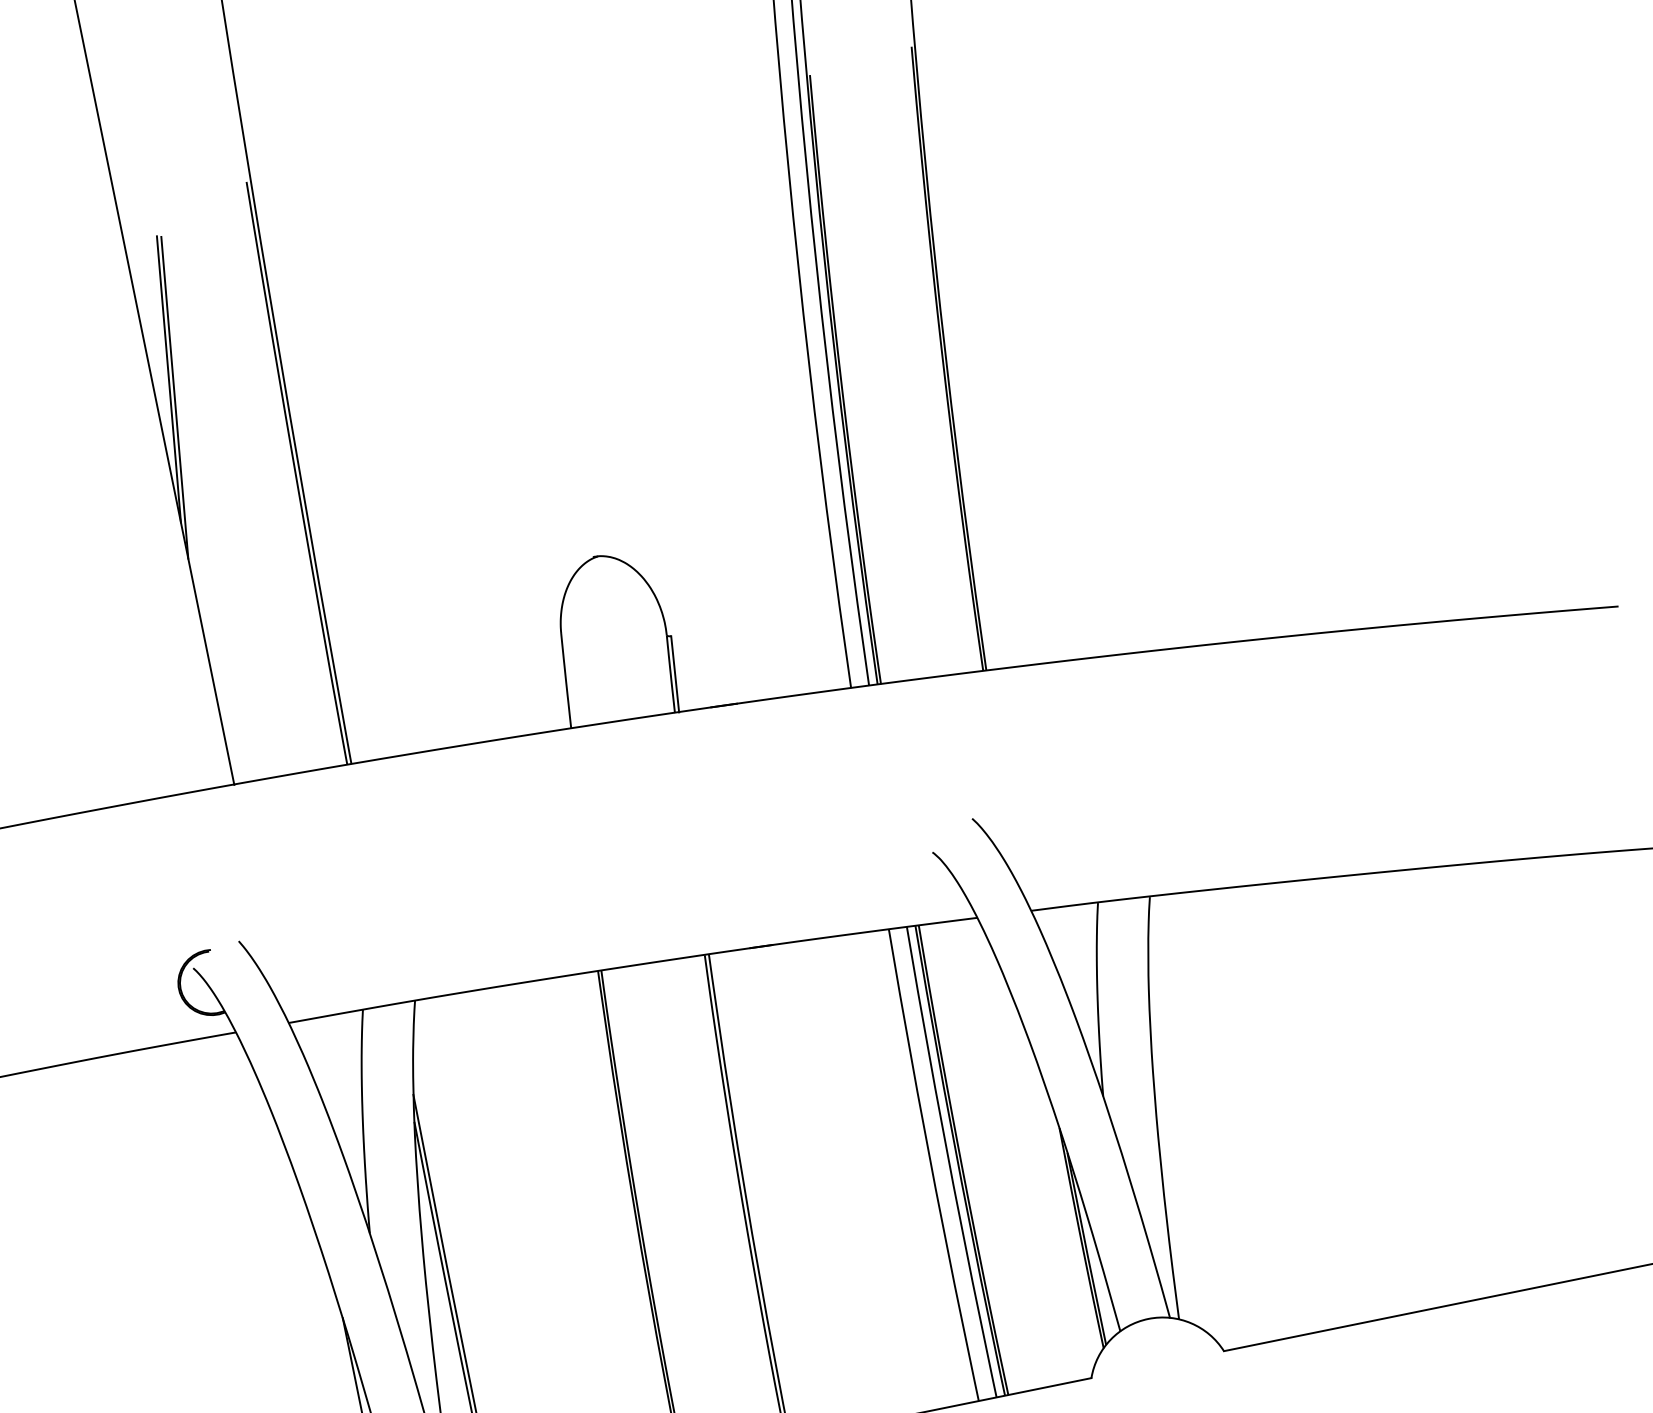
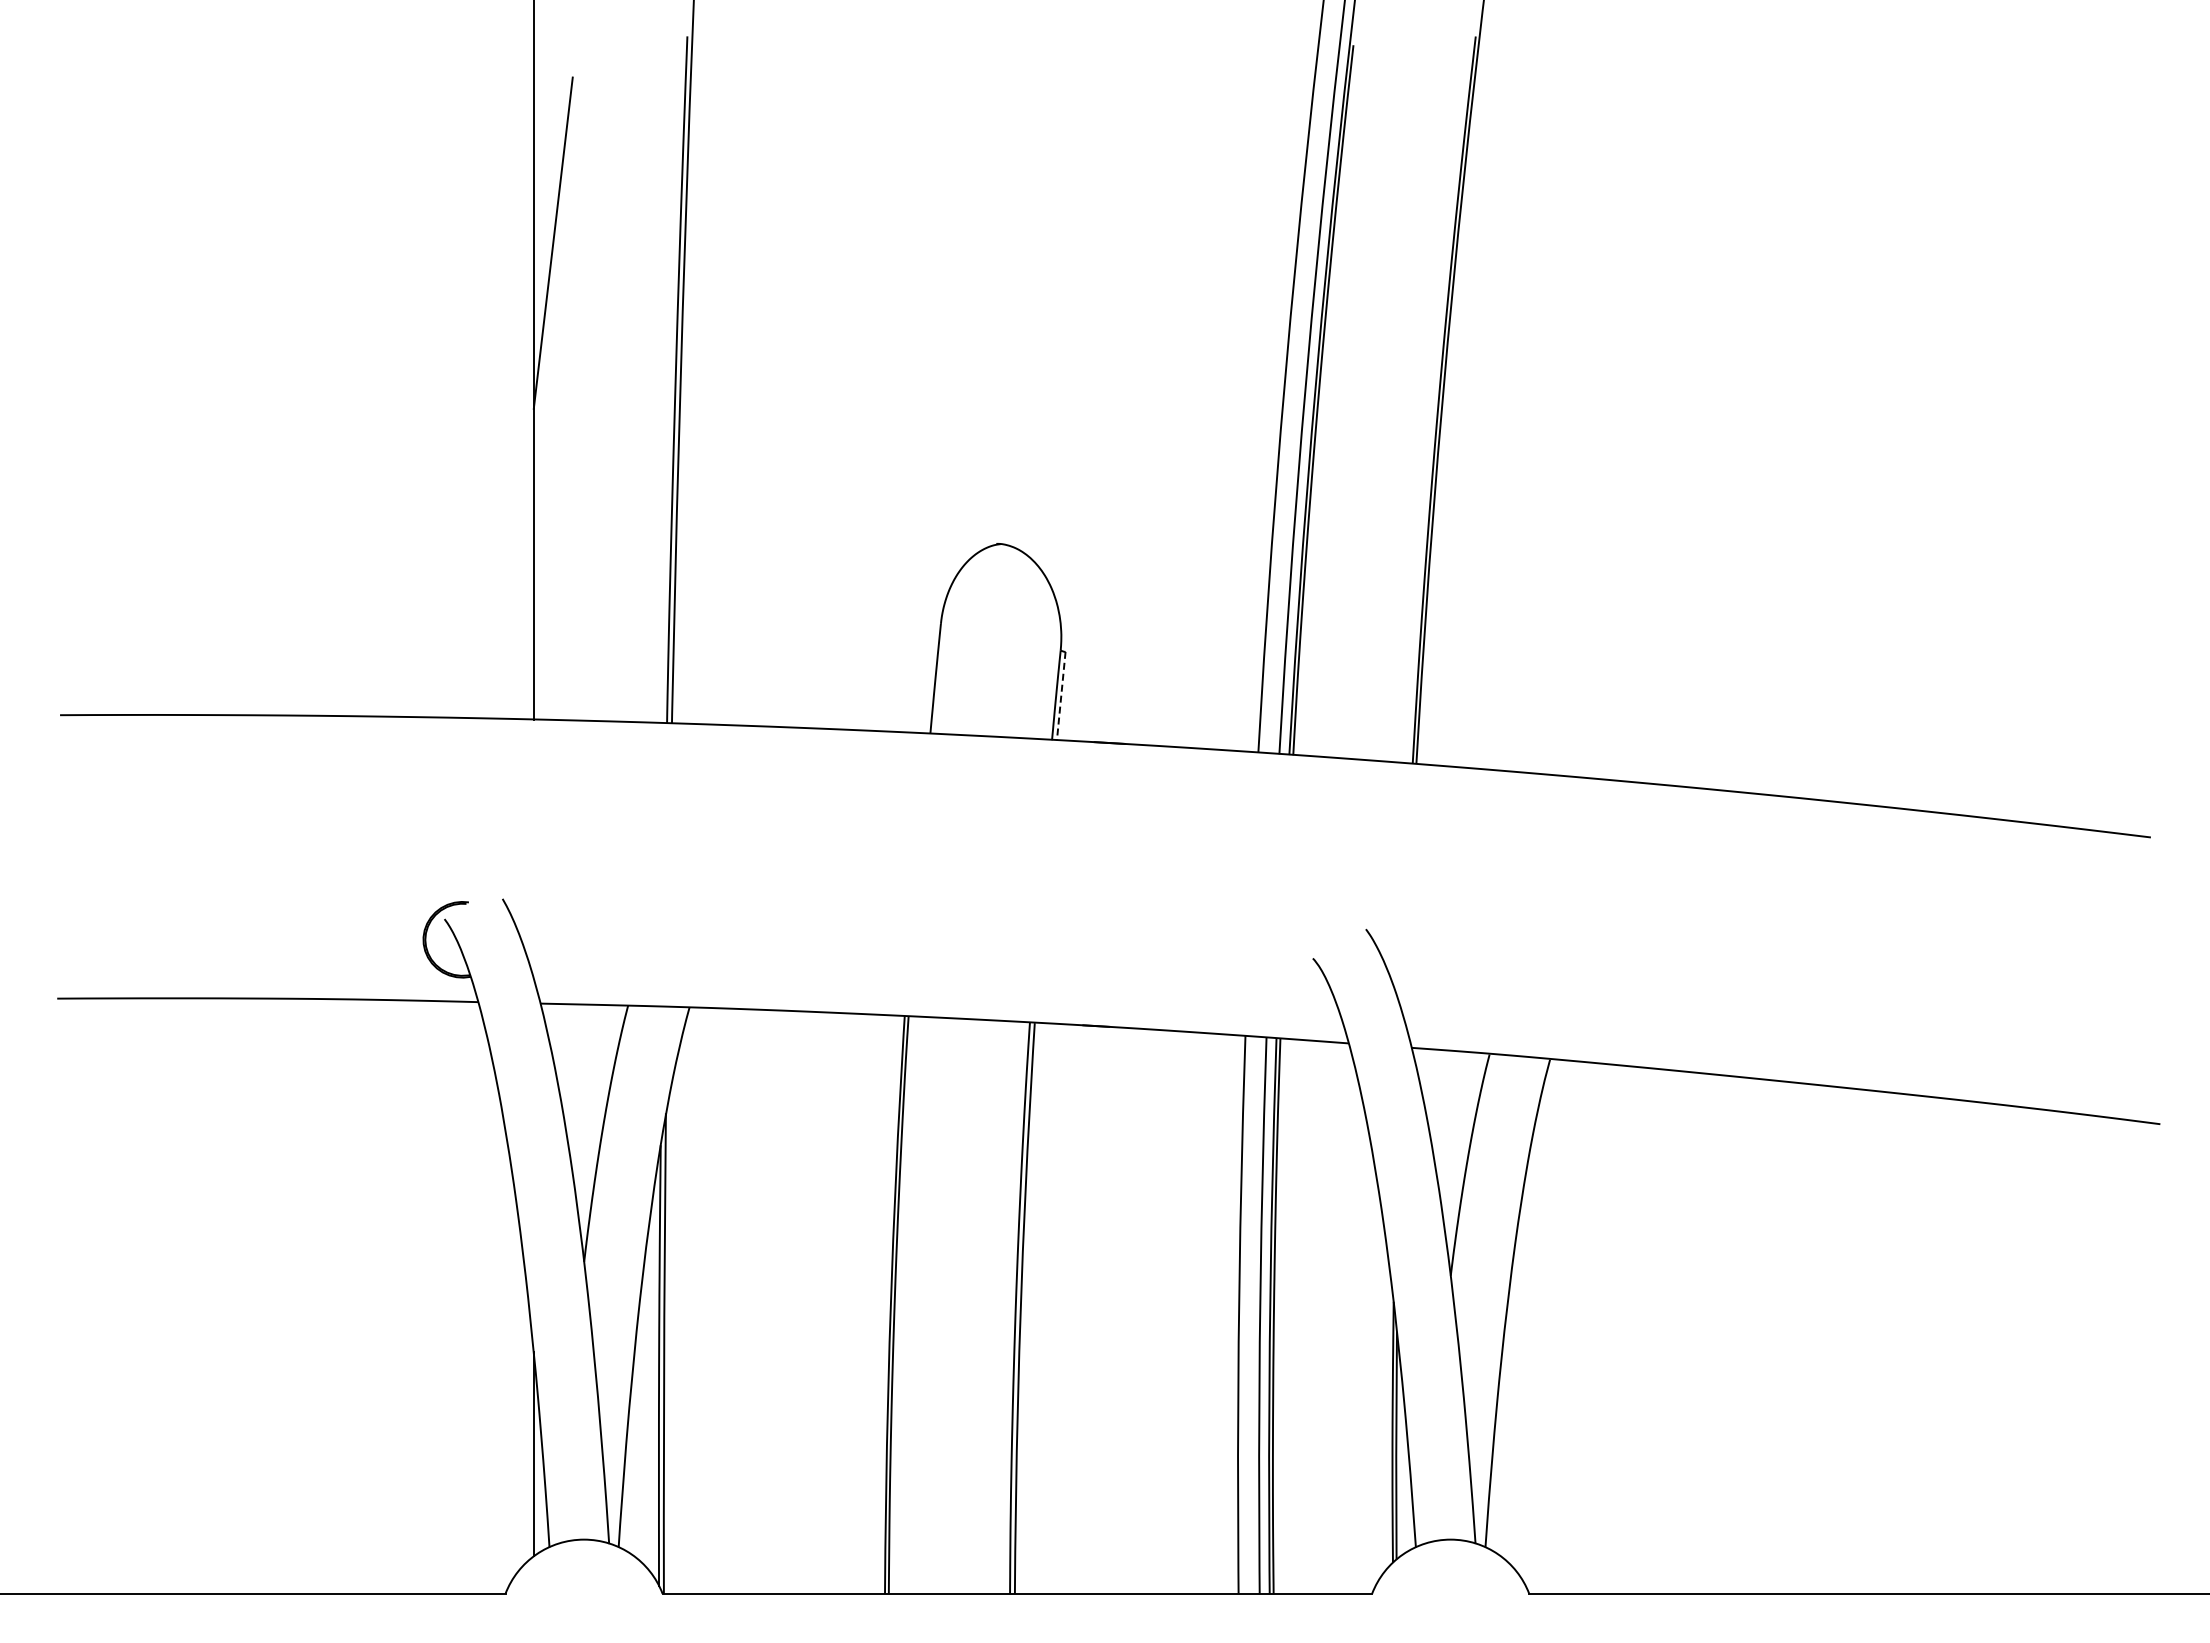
line: (174, 397) -> (555, 265), removed
line: (675, 674) -> (1061, 696), solid -> dashed

